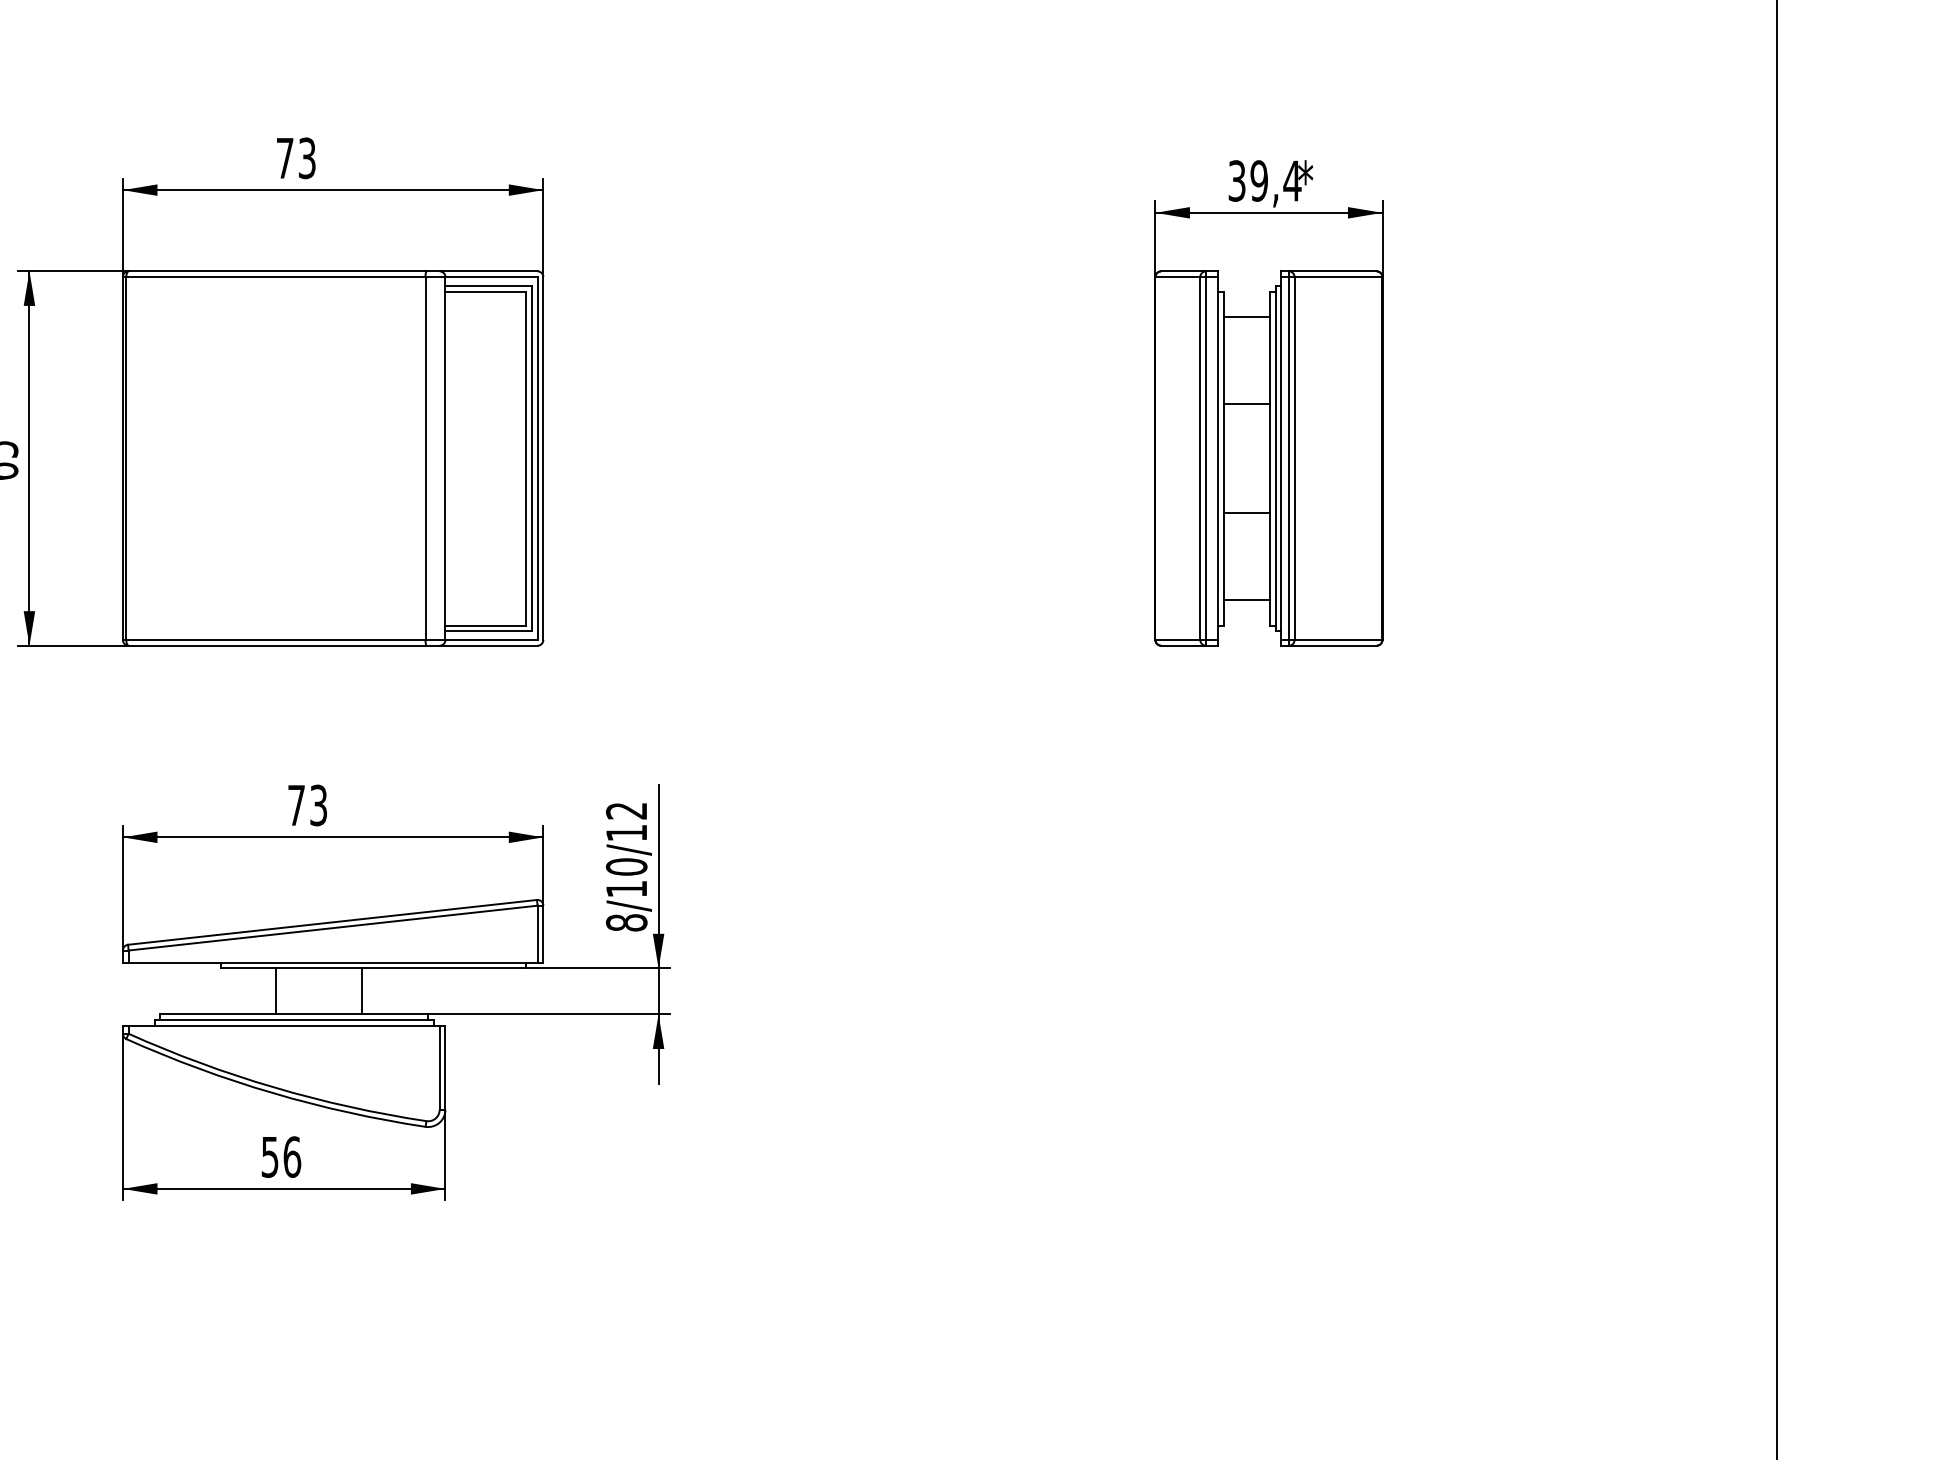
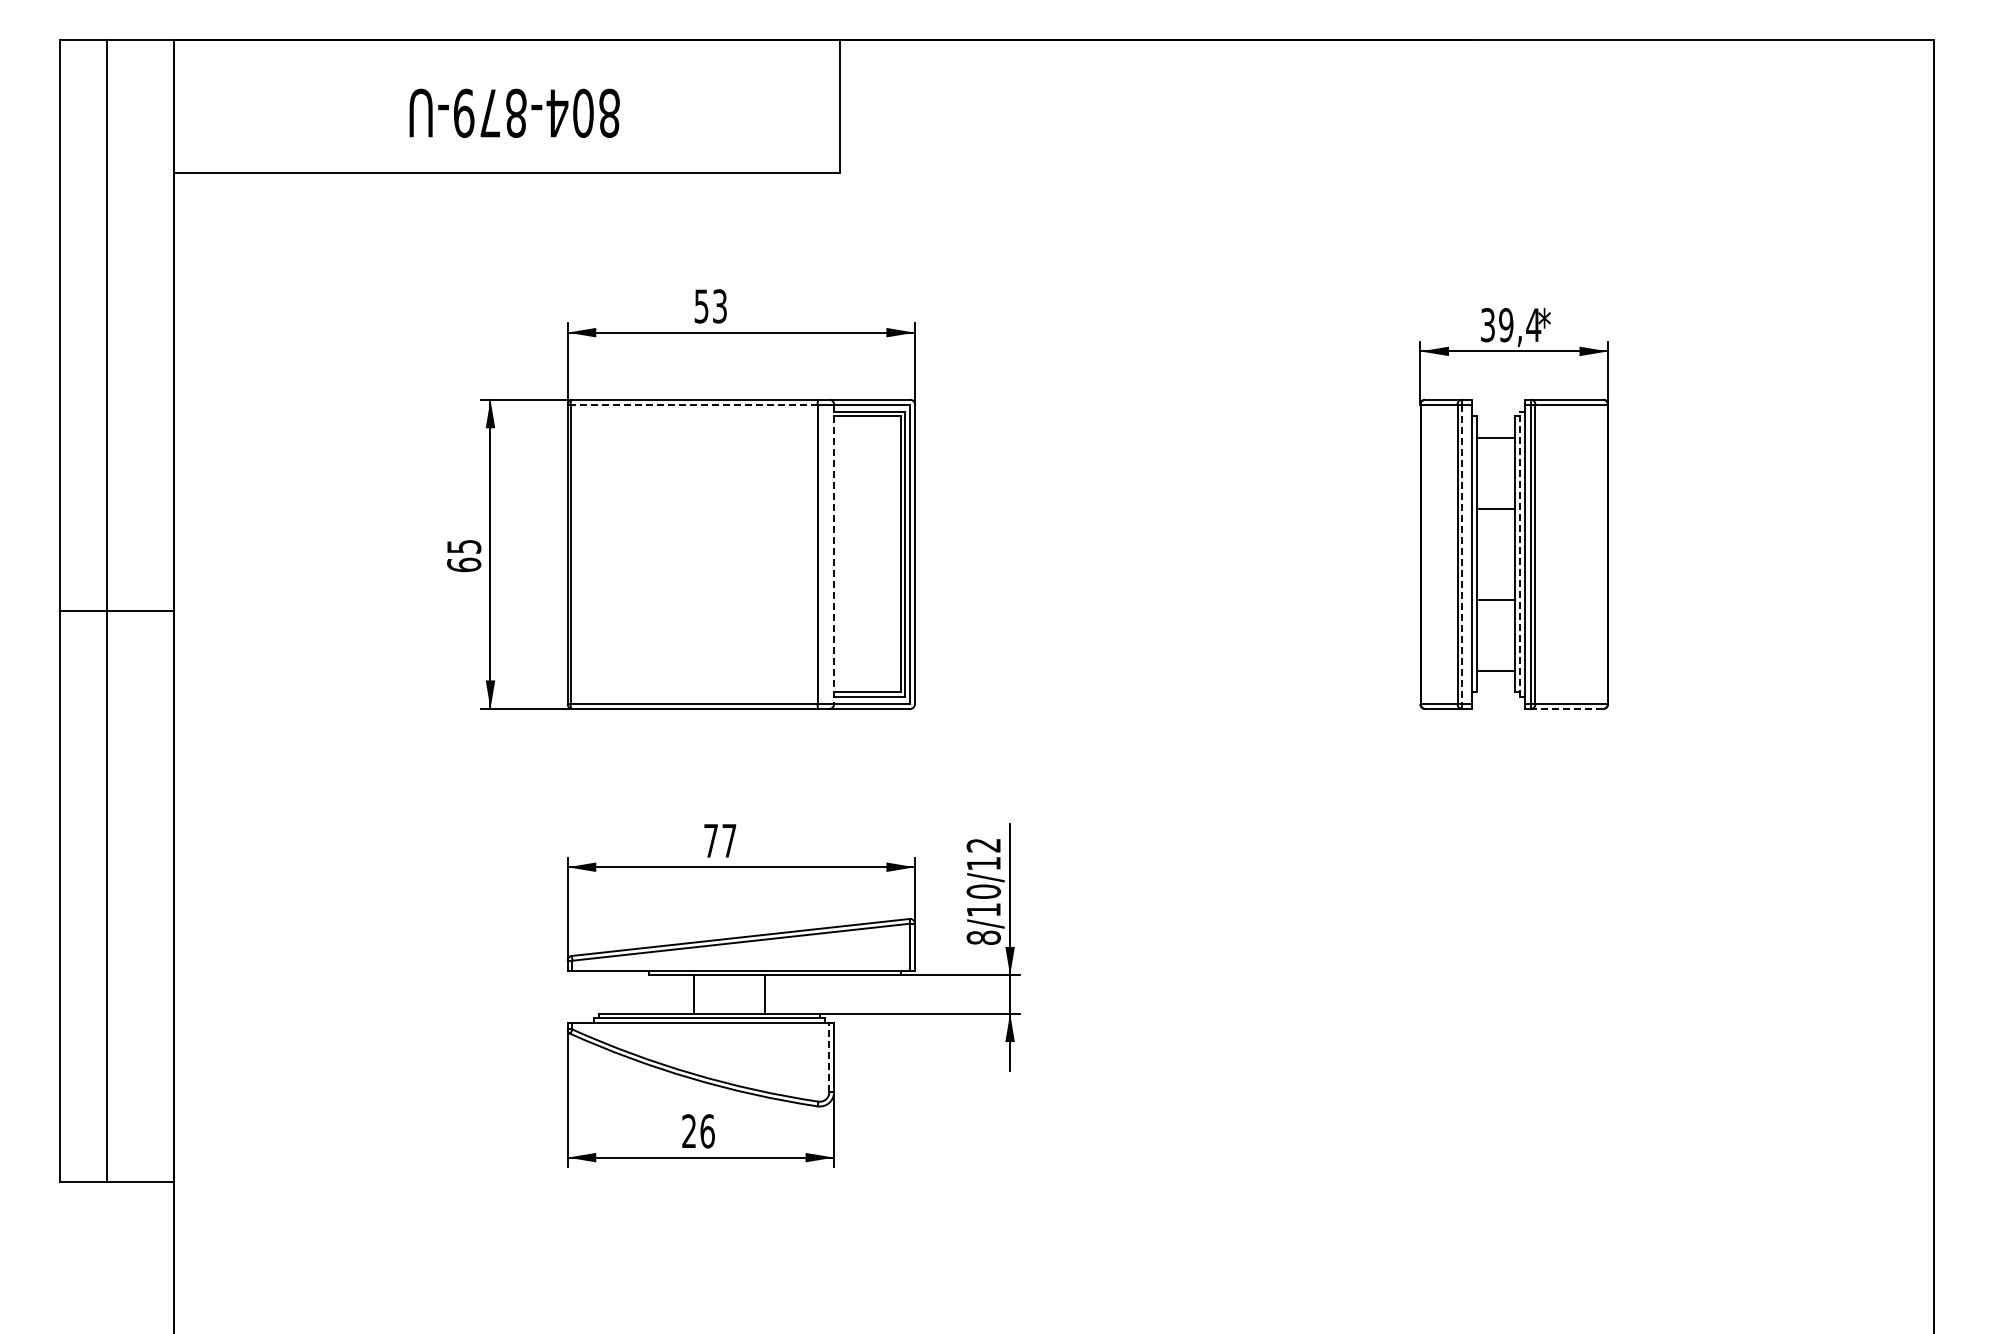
text: (284, 158) -> (701, 306), 73 -> 53
line: (276, 277) -> (694, 404), solid -> dashed
line: (445, 458) -> (834, 554), solid -> dashed
line: (1206, 458) -> (1462, 554), solid -> dashed
line: (1275, 458) -> (1519, 554), solid -> dashed
line: (1332, 645) -> (1566, 708), solid -> dashed
text: (318, 804) -> (729, 840), 73 -> 77
line: (439, 1067) -> (829, 1057), solid -> dashed
text: (269, 1157) -> (688, 1131), 56 -> 26

